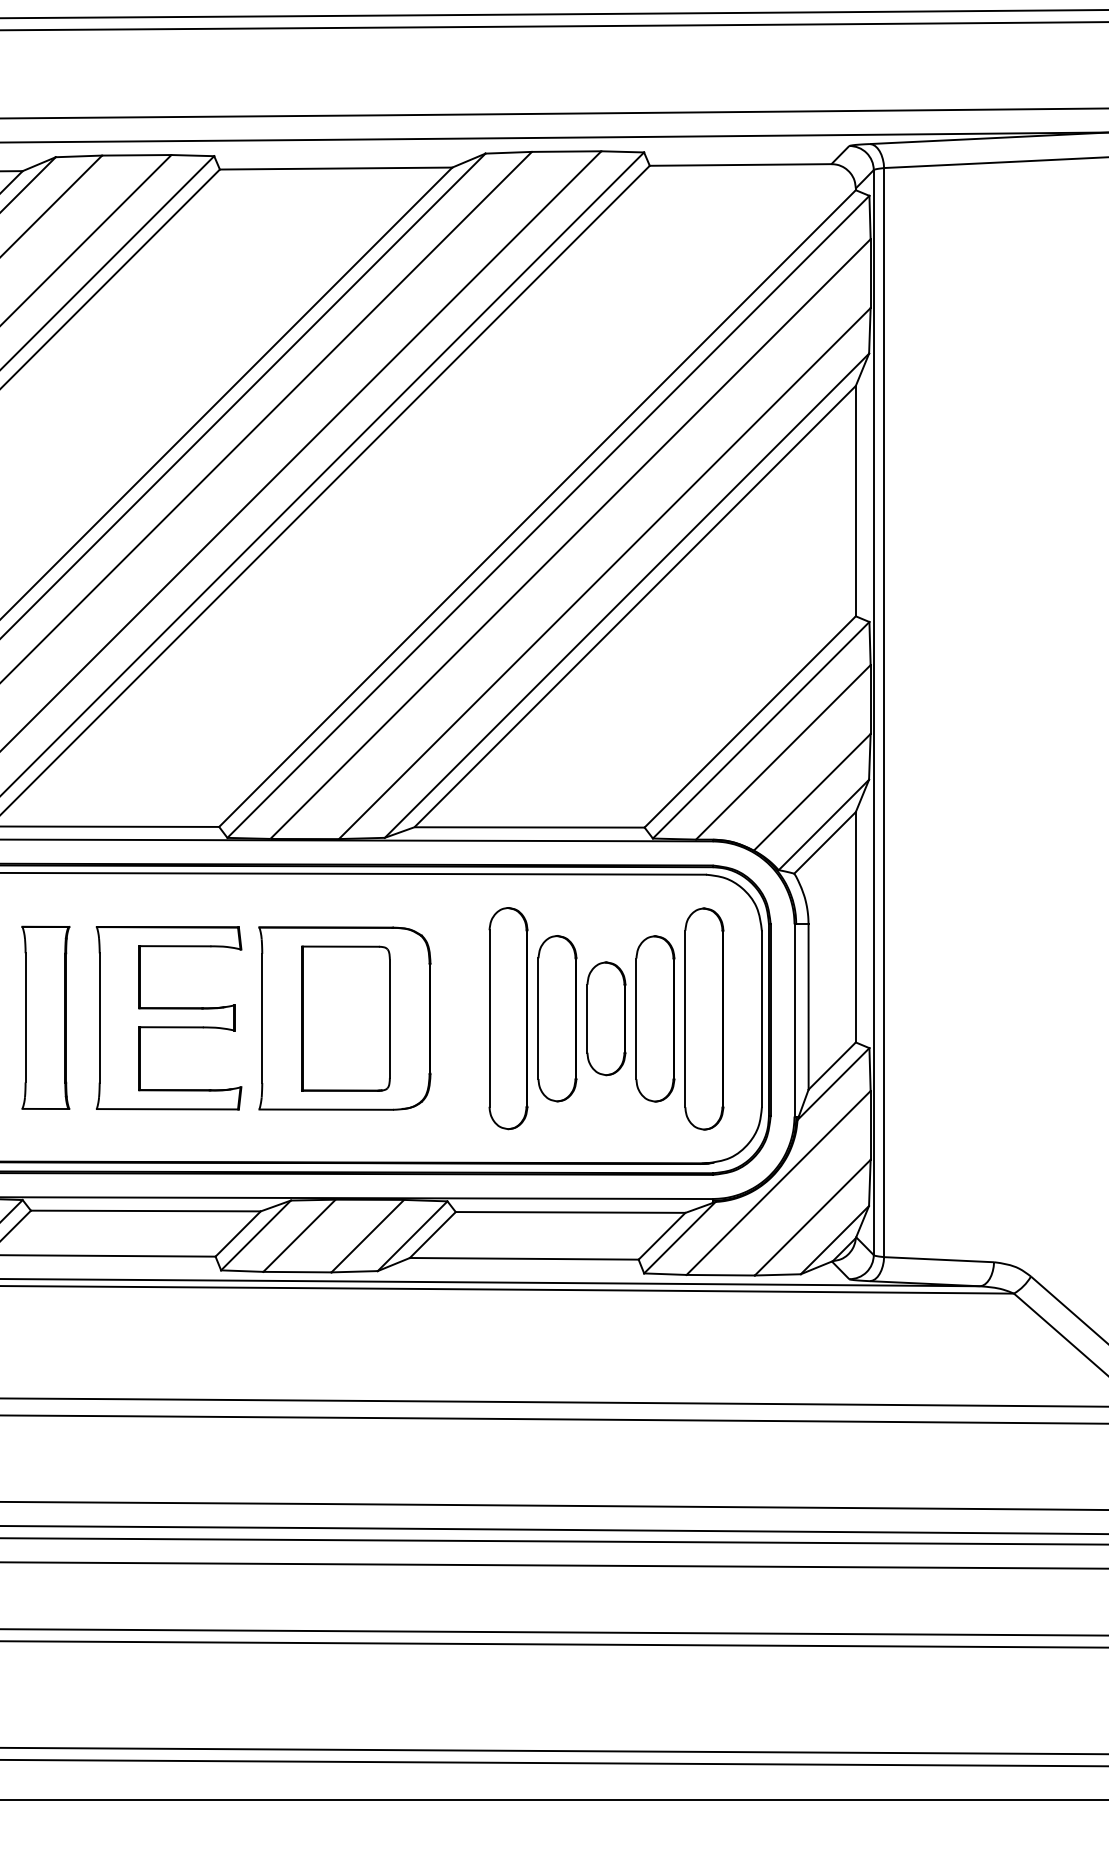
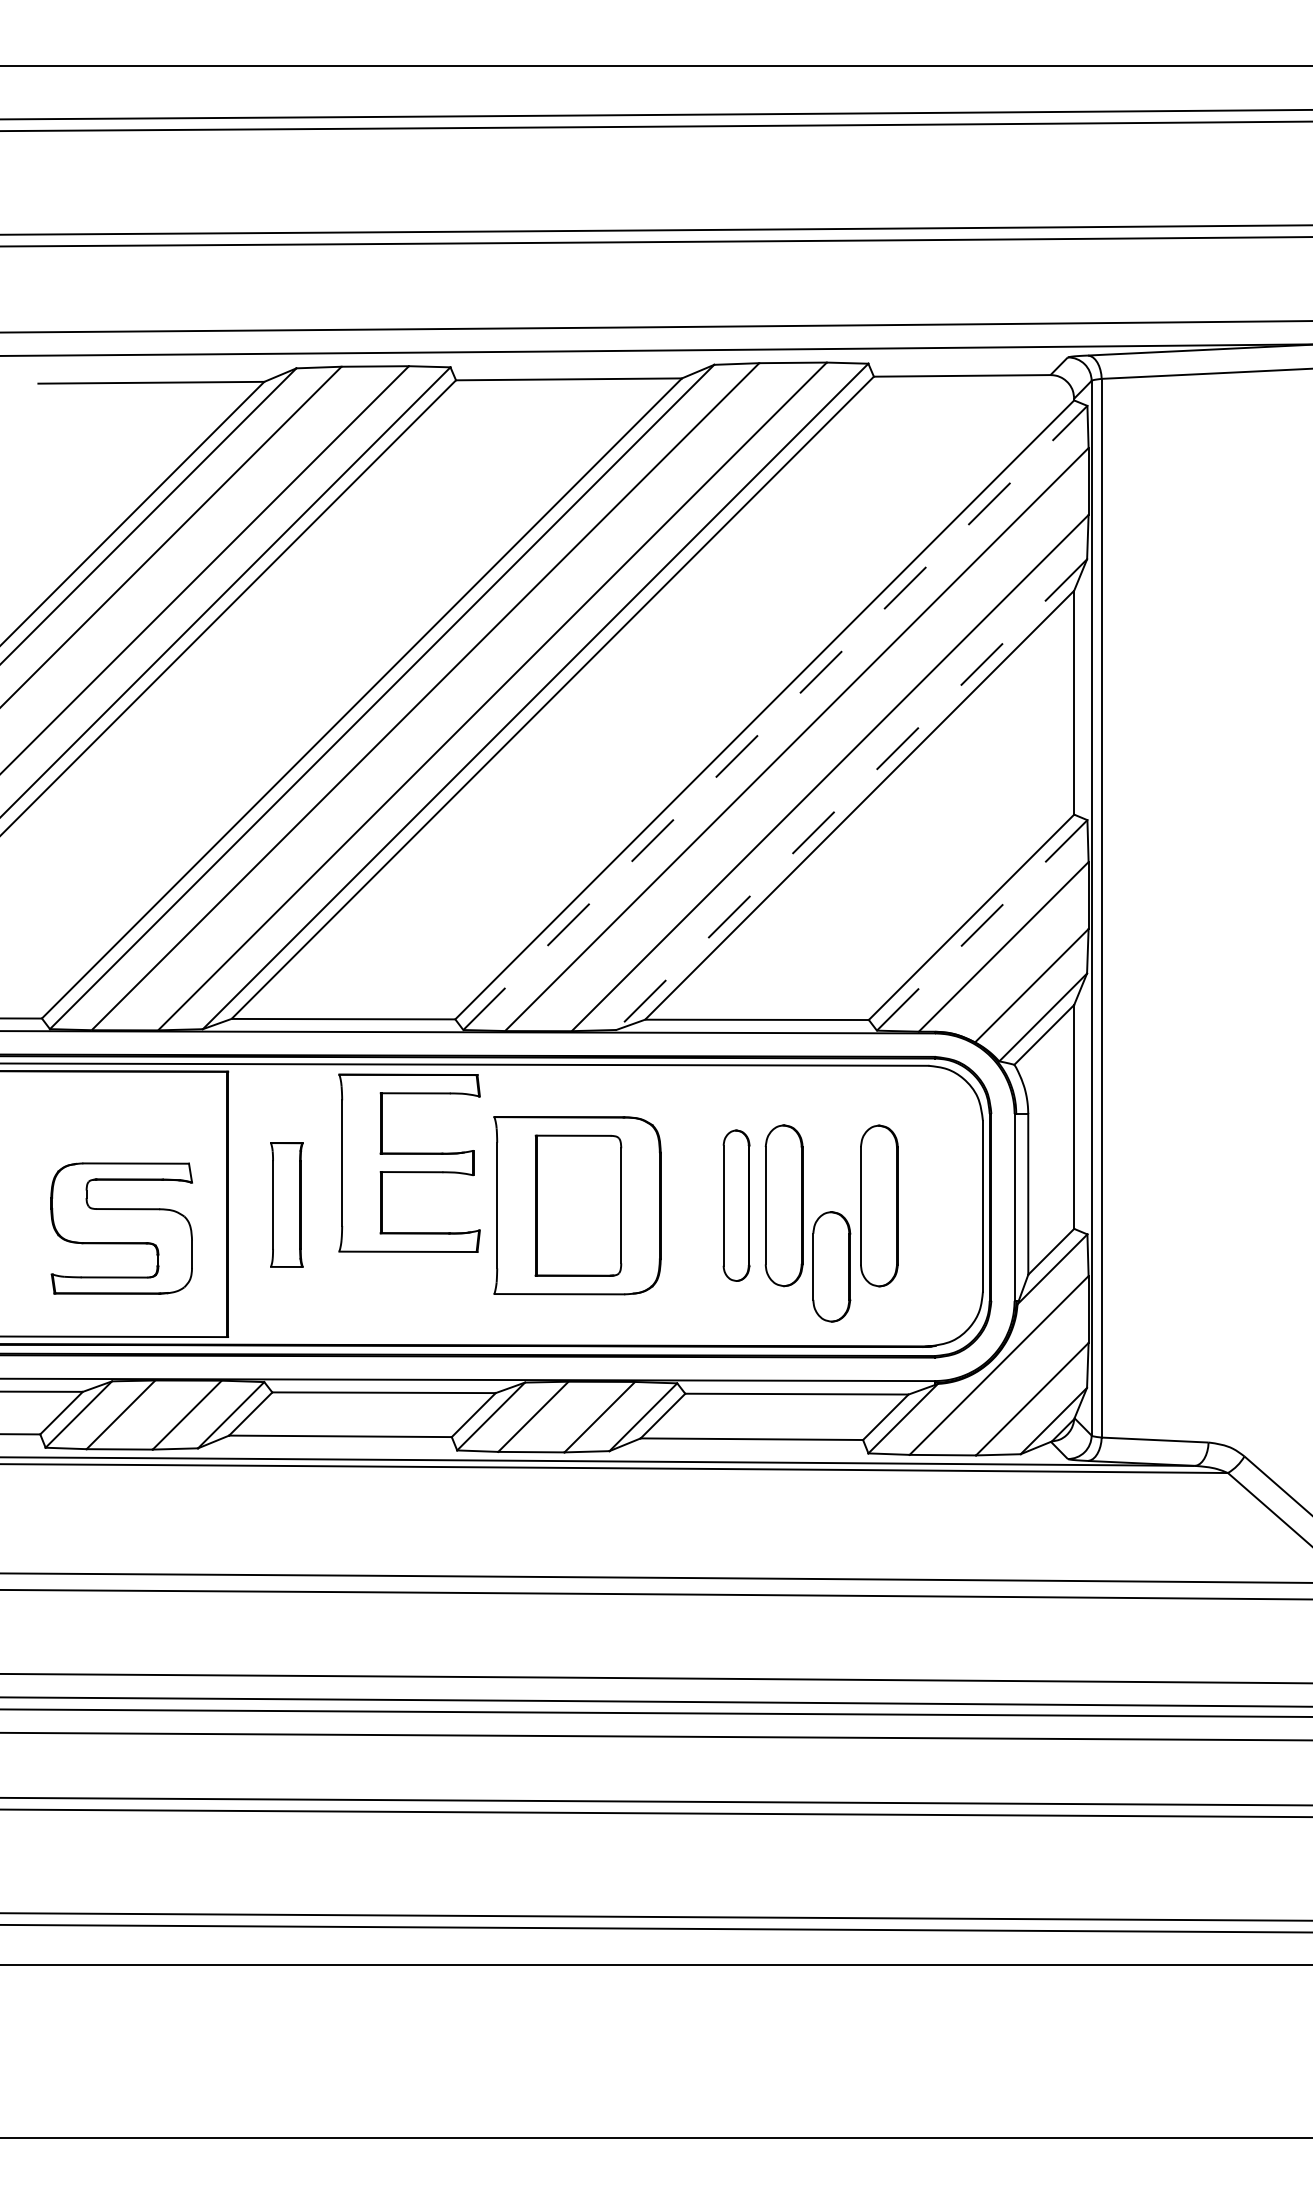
line: (548, 516) -> (775, 717), solid -> dashed
line: (626, 595) -> (851, 794), solid -> dashed
line: (761, 730) -> (982, 925), solid -> dashed
part: (45, 1017) -> (286, 1204), size x0.7
part: (168, 1017) -> (409, 1162), moved
part: (508, 1018) -> (736, 1205), size x0.7
part: (606, 1018) -> (831, 1266), moved
part: (703, 1018) -> (926, 1205), removed

